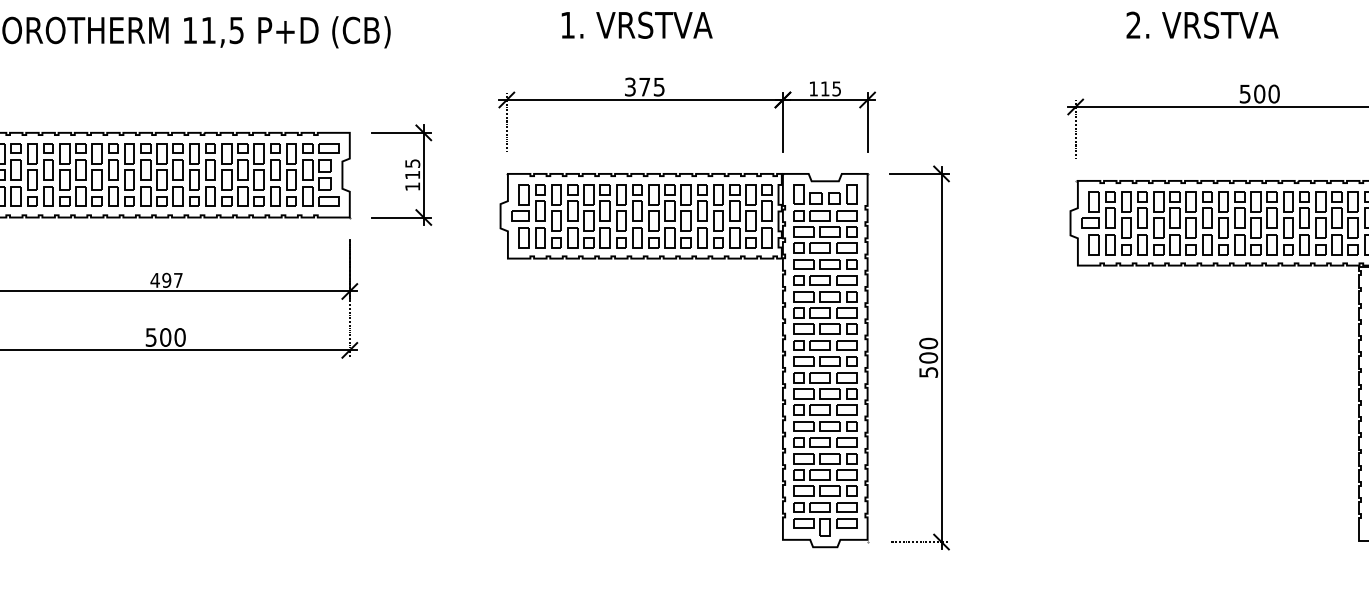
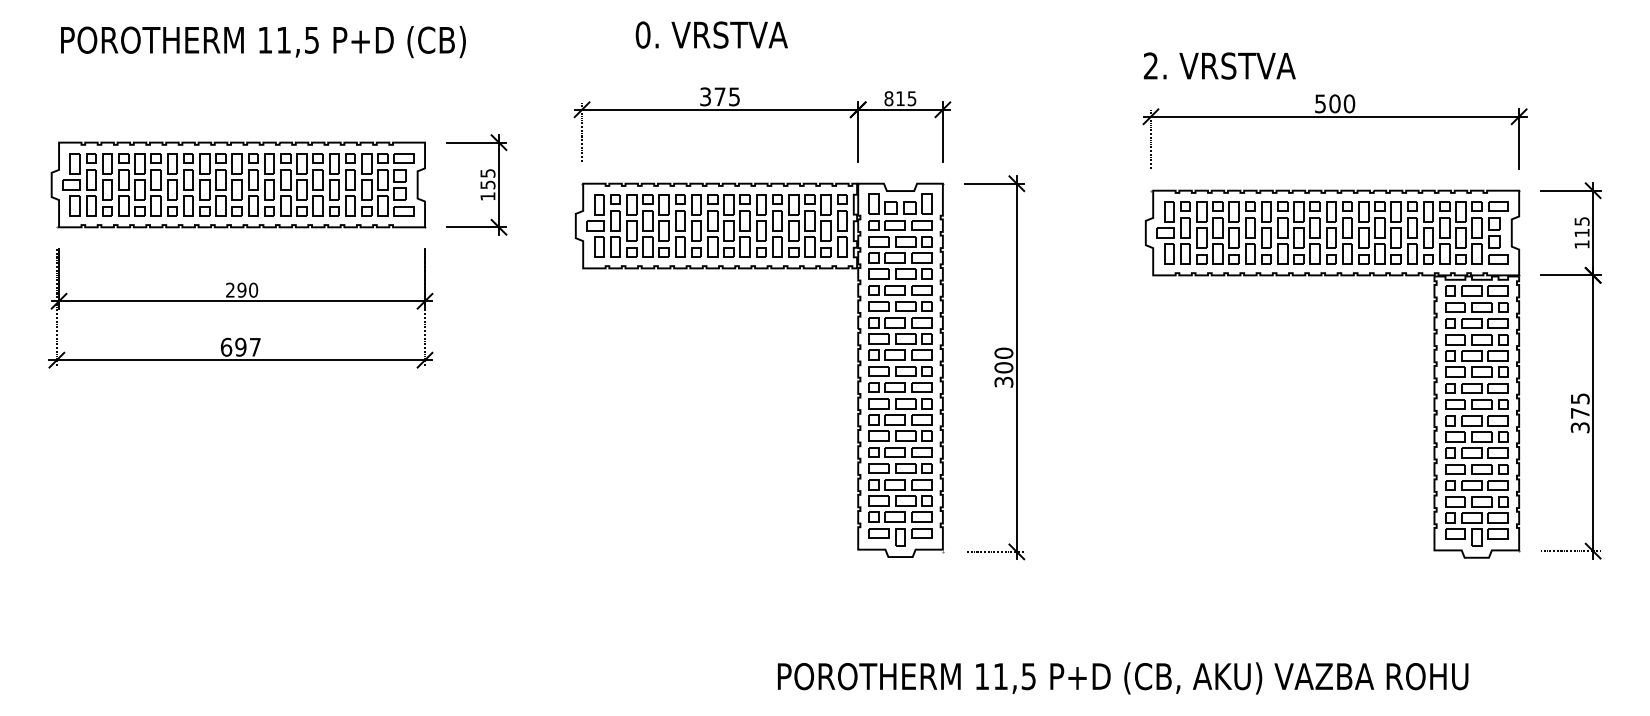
text: (567, 24) -> (642, 34), 1. -> 0.
text: (1202, 24) -> (1219, 65), moved
text: (813, 88) -> (888, 98), 115 -> 815
text: (412, 174) -> (487, 184), 115 -> 155
text: (166, 279) -> (241, 289), 497 -> 290
text: (165, 336) -> (240, 346), 500 -> 697
text: (928, 371) -> (1003, 381), 500 -> 300

